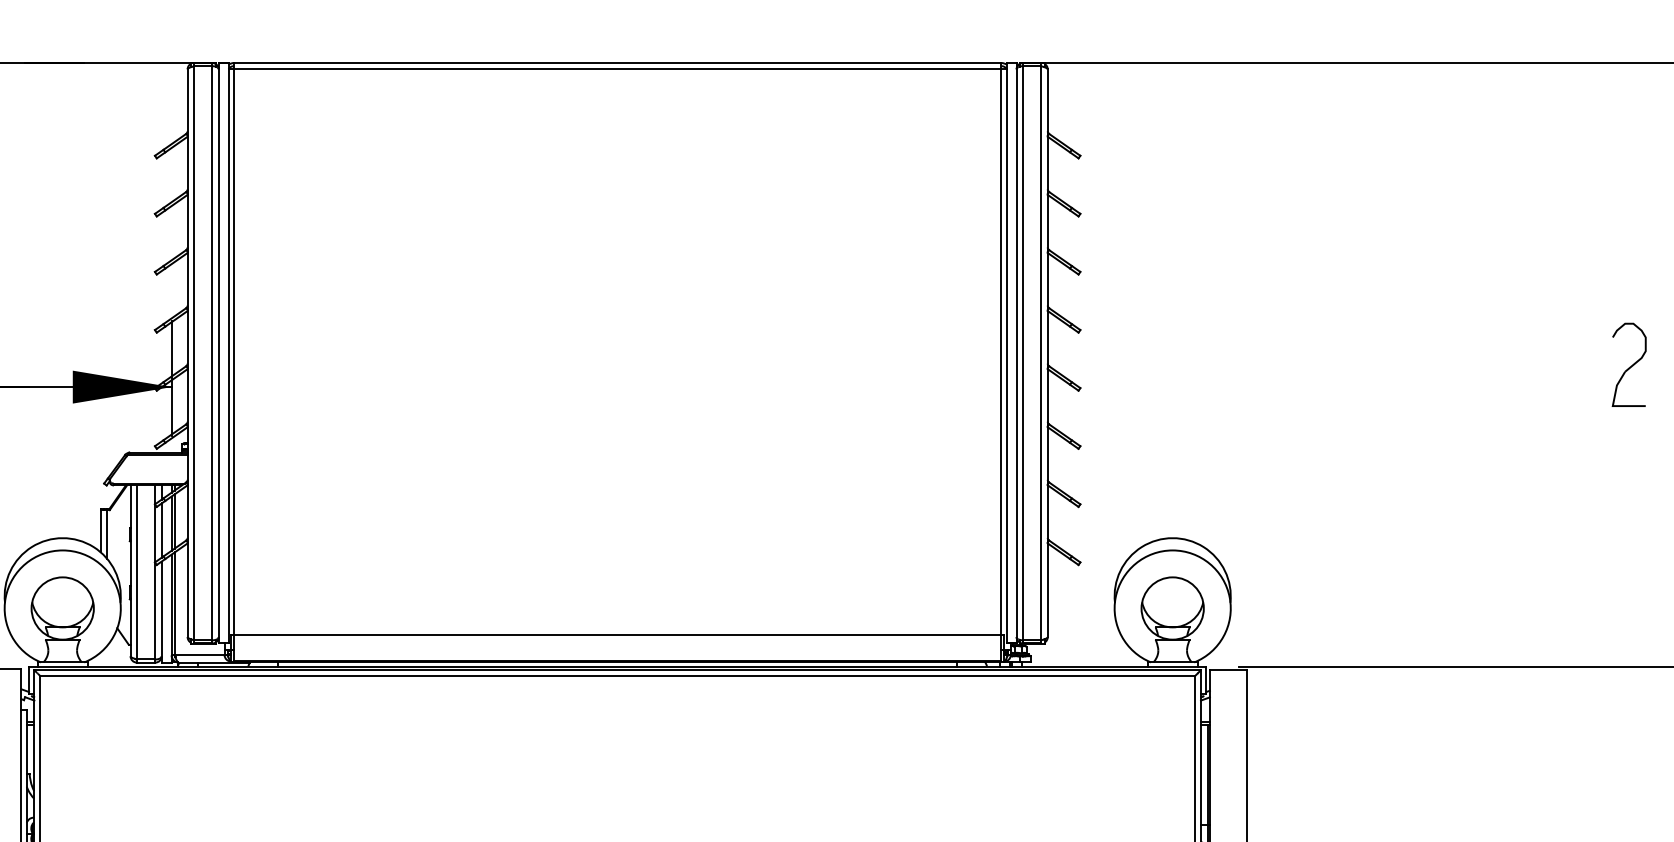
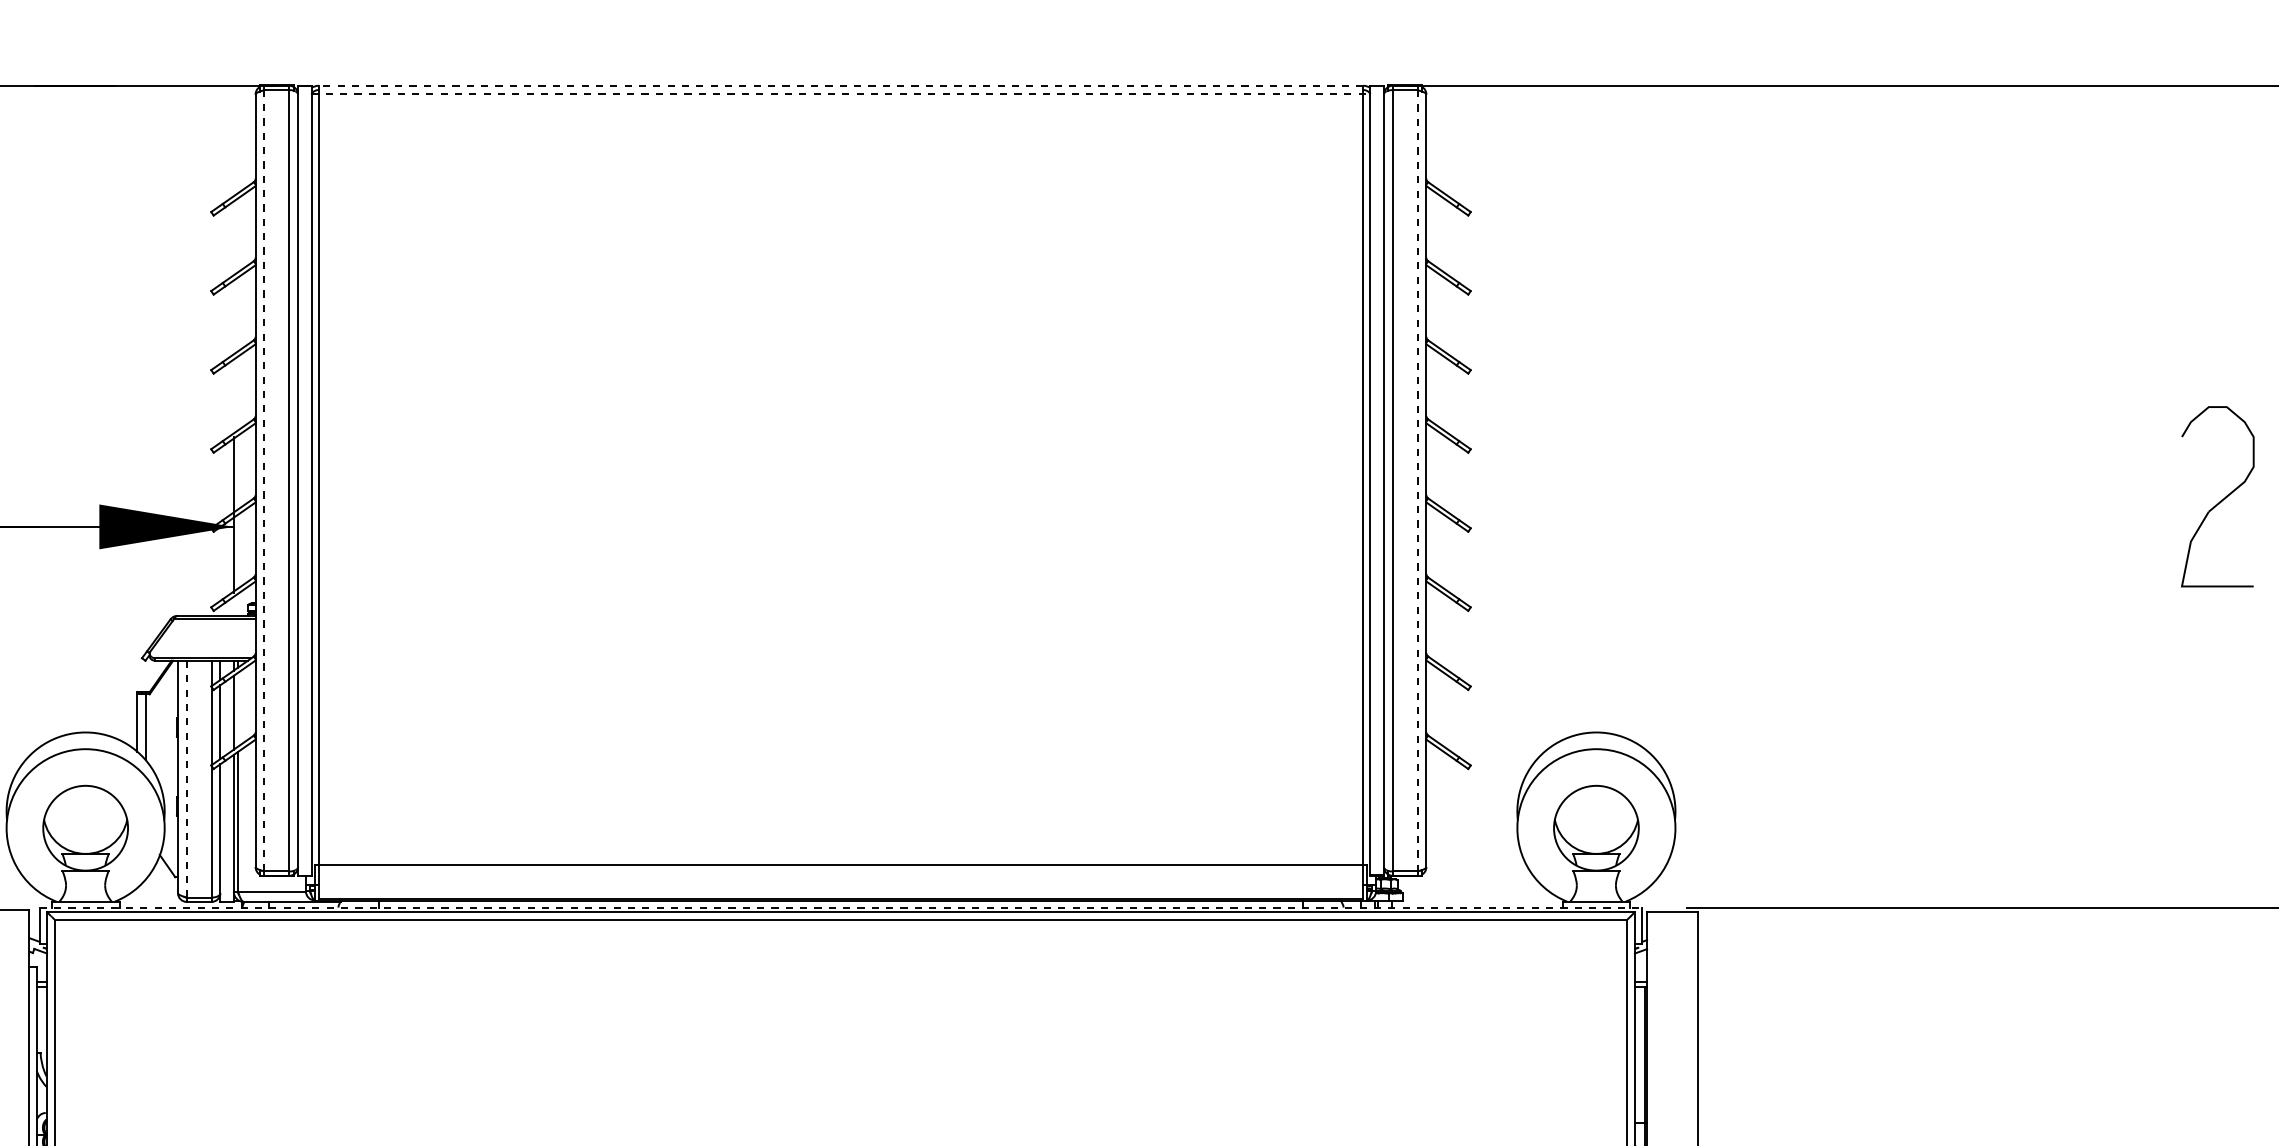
line: (617, 62) -> (840, 85), solid -> dashed
line: (618, 69) -> (841, 94), solid -> dashed
line: (194, 353) -> (264, 480), solid -> dashed
line: (1041, 353) -> (1417, 480), solid -> dashed
part: (1629, 364) -> (2217, 496), size x1.6
line: (175, 521) -> (238, 709), removed
line: (136, 571) -> (186, 778), solid -> dashed
line: (618, 666) -> (841, 907), solid -> dashed

